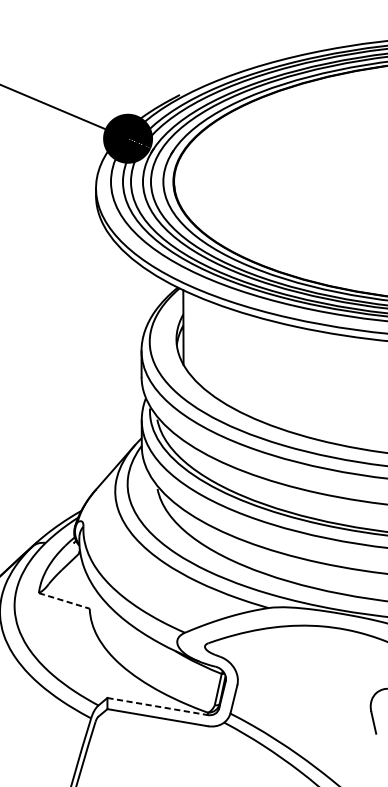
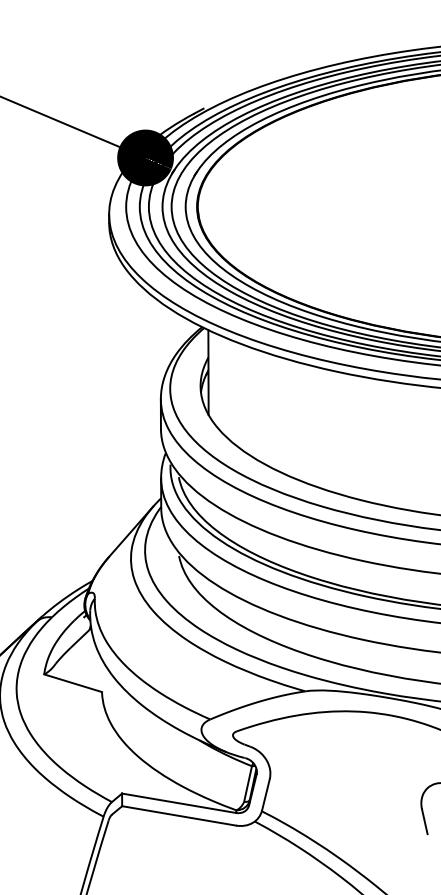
line: (64, 601) -> (73, 683), dashed -> solid
line: (157, 706) -> (179, 803), dashed -> solid

